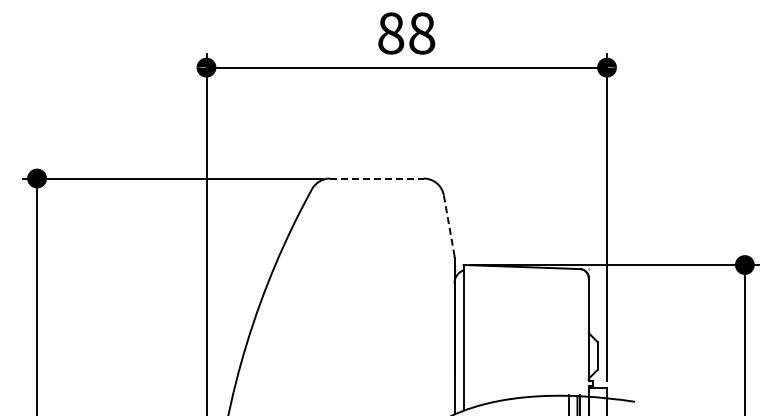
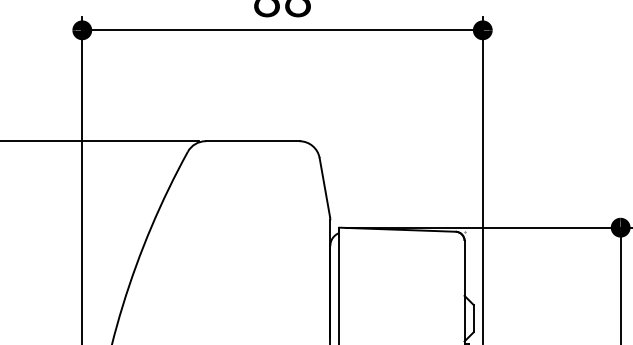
line: (376, 178) -> (252, 141), dashed -> solid
line: (449, 224) -> (325, 187), dashed -> solid

